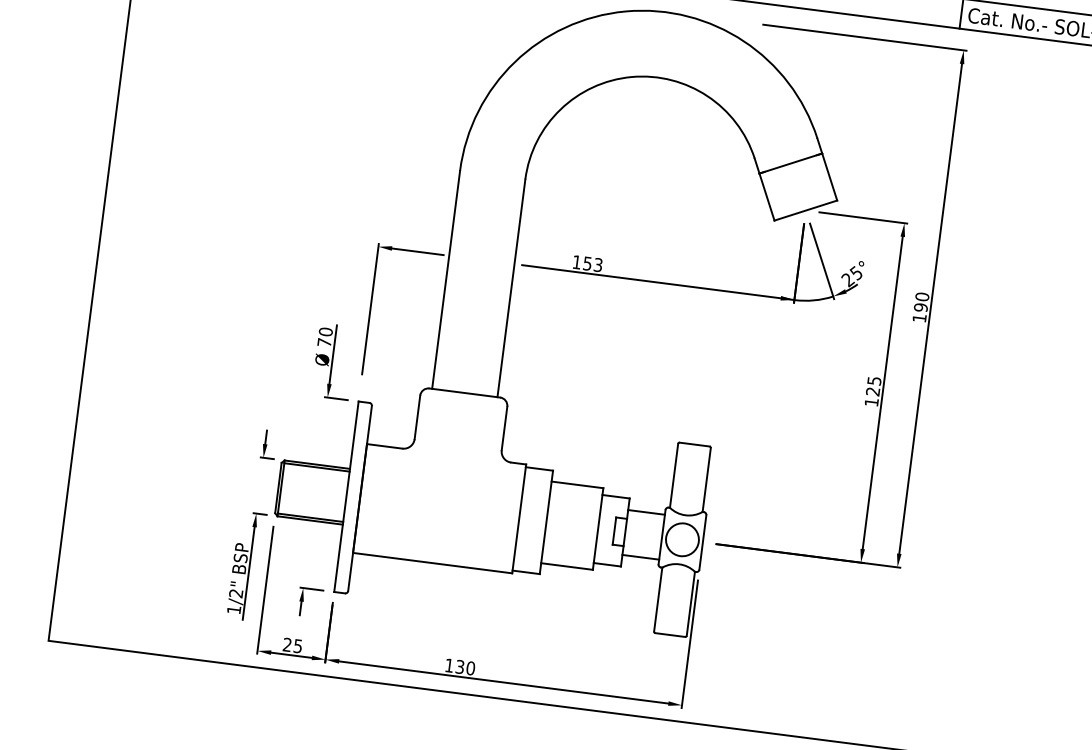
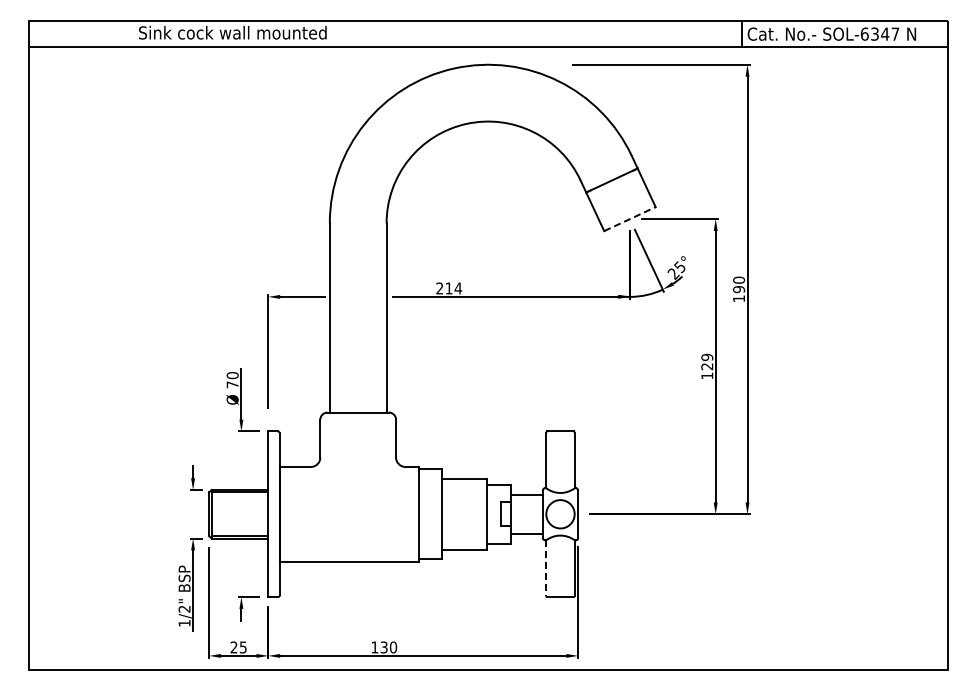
line: (806, 209) -> (630, 218), solid -> dashed
text: (588, 263) -> (449, 288), 153 -> 214
text: (873, 381) -> (706, 357), 125 -> 129
line: (658, 600) -> (546, 568), solid -> dashed

